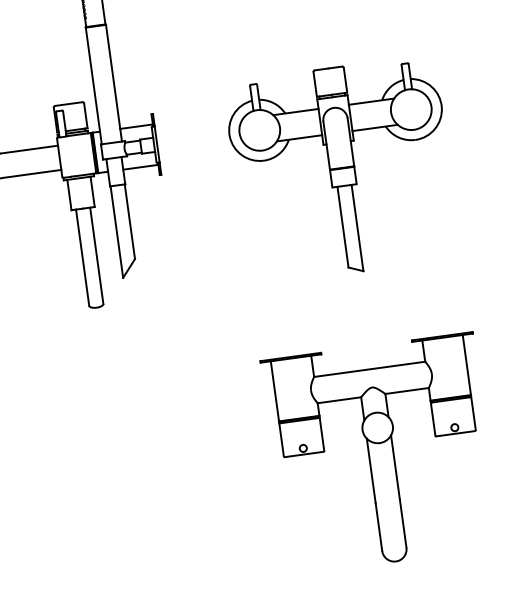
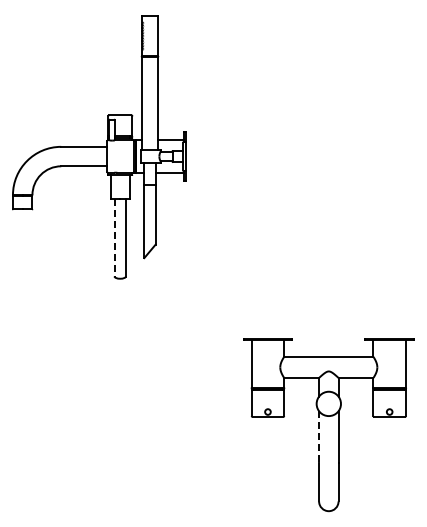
part: (341, 169) -> (328, 196), removed
line: (82, 257) -> (114, 237), solid -> dashed
line: (371, 471) -> (319, 437), solid -> dashed

